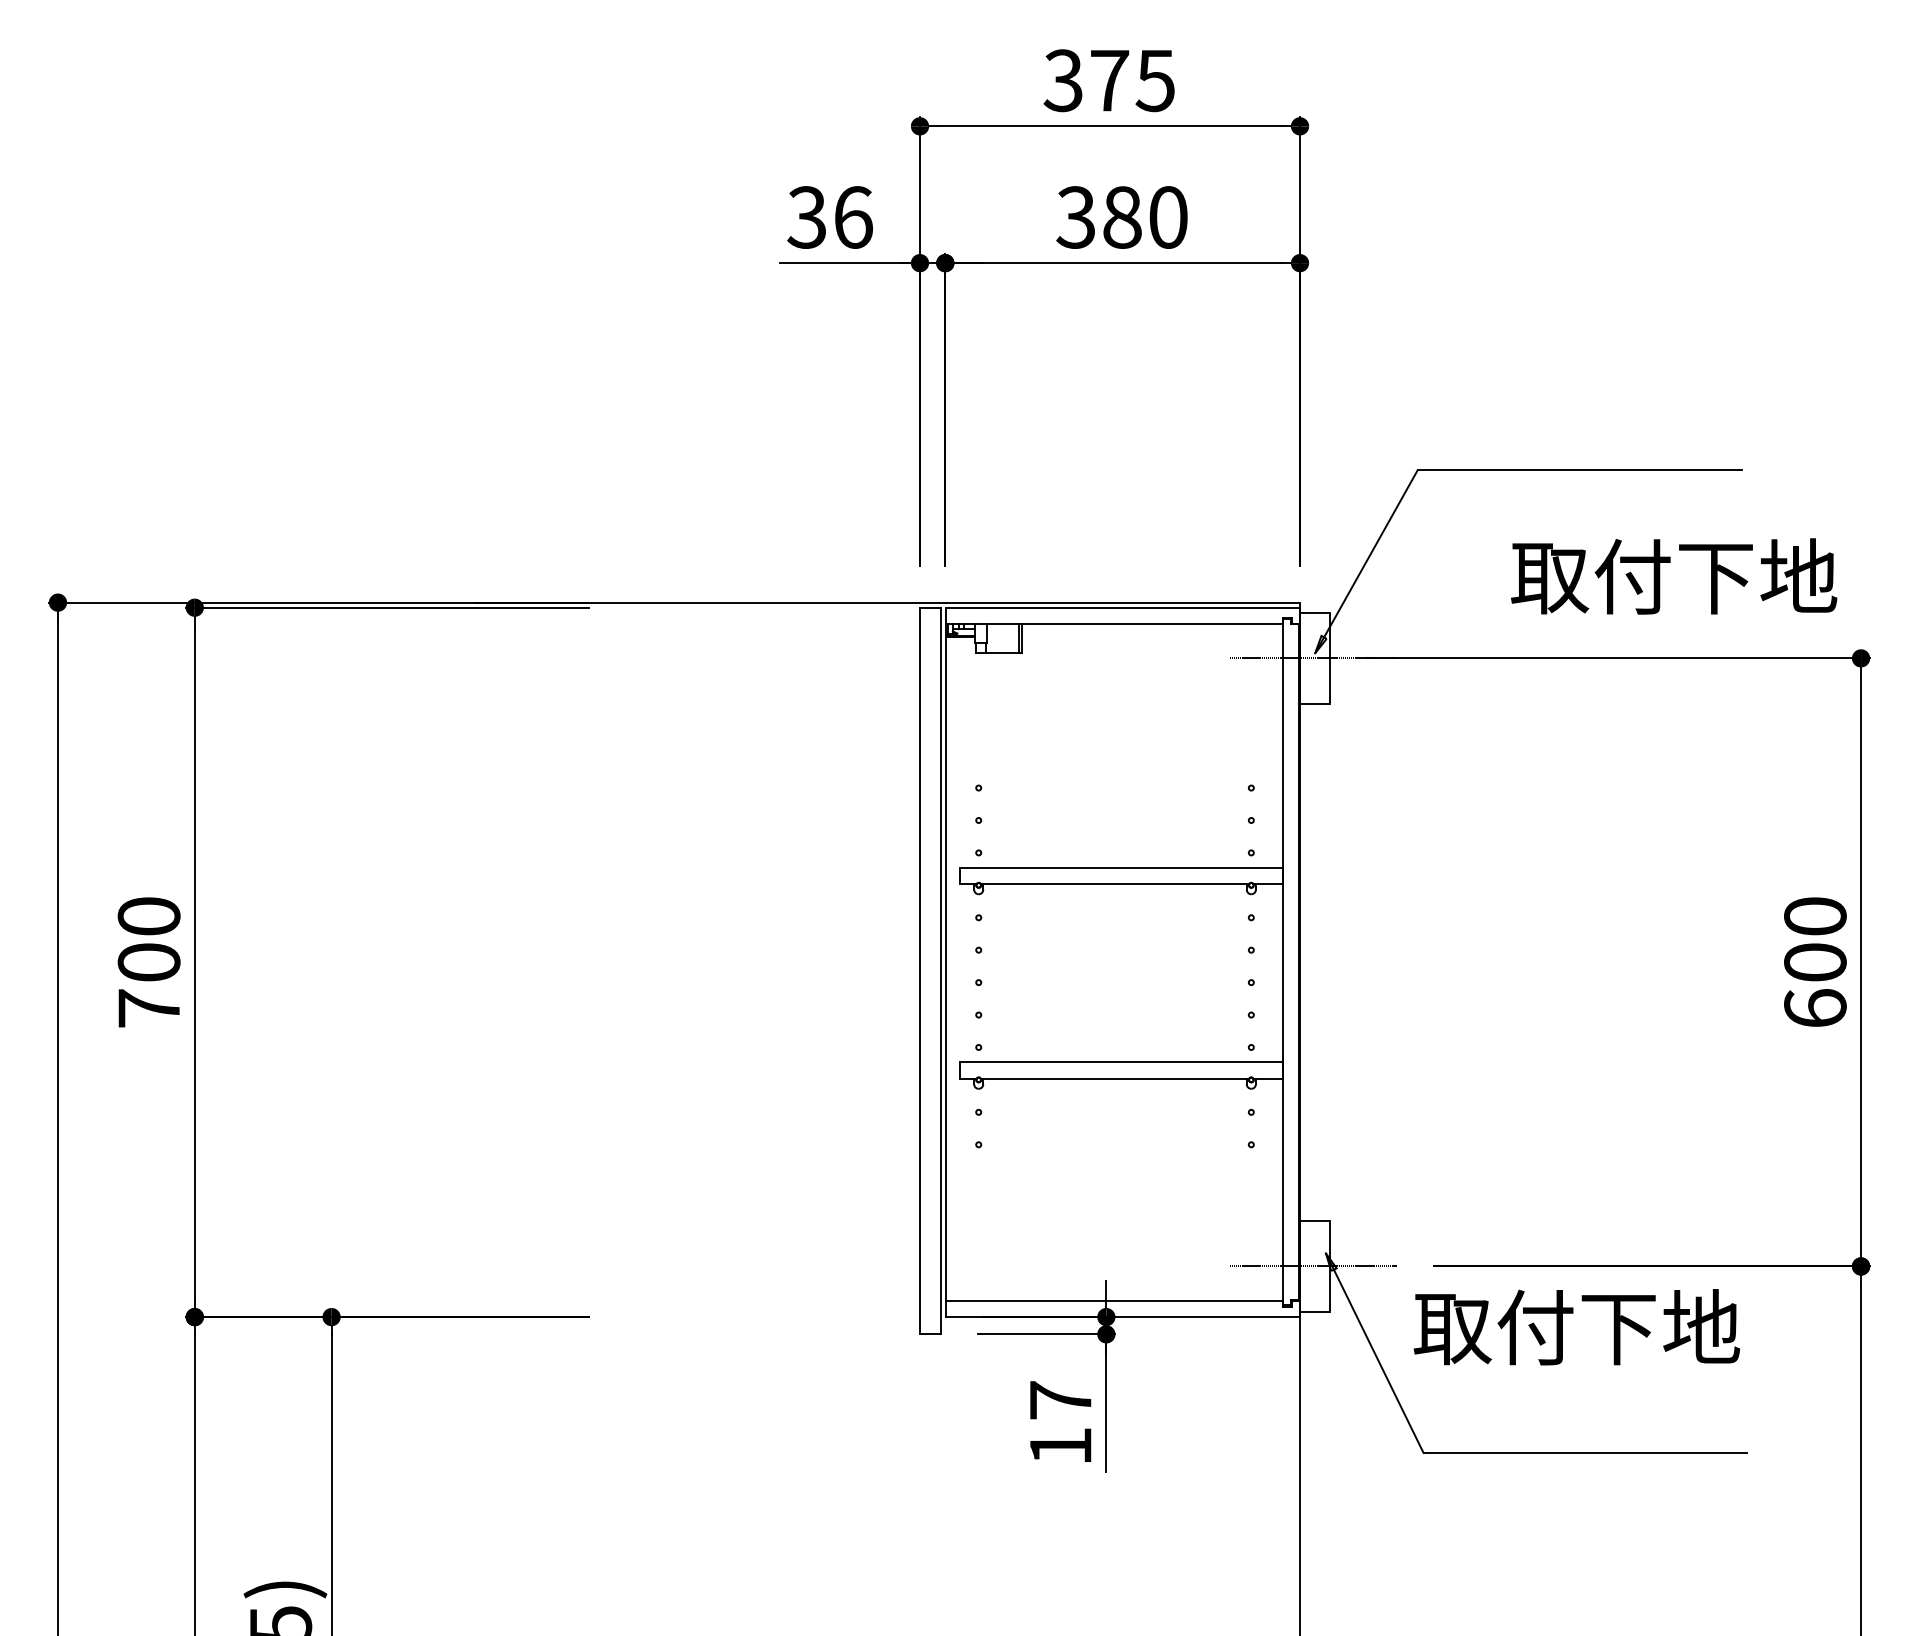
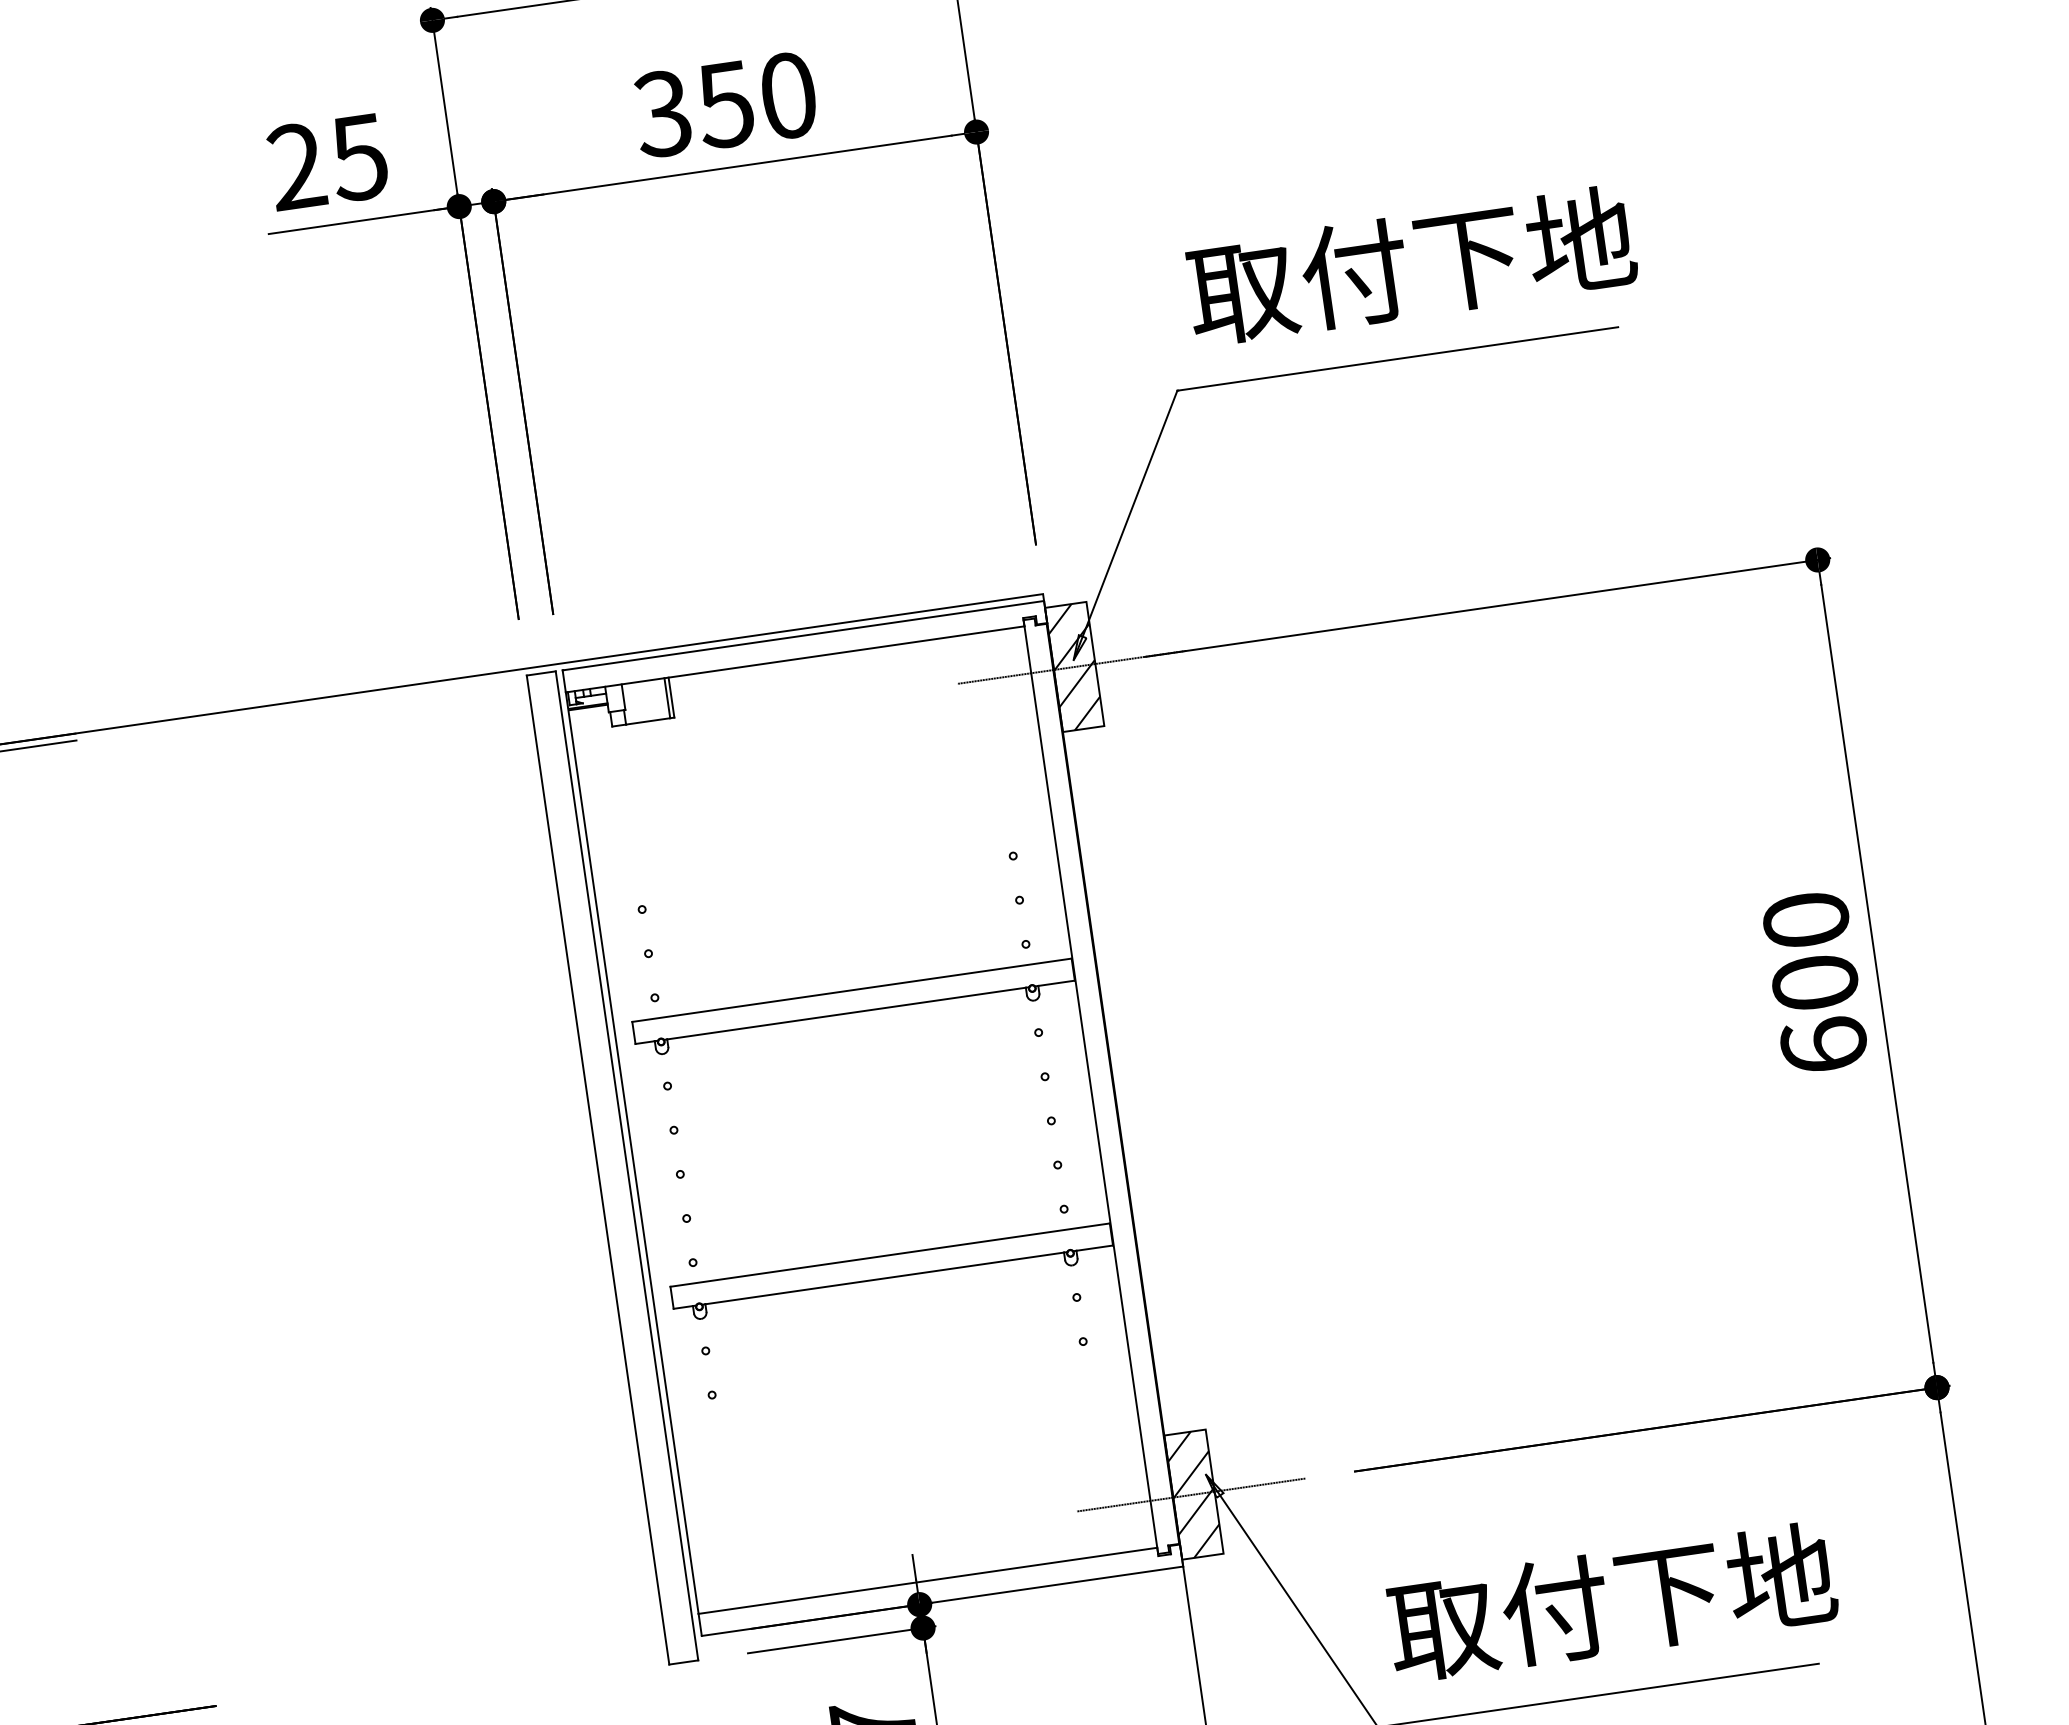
text: (829, 217) -> (327, 162), 36 -> 25
text: (1121, 217) -> (724, 104), 380 -> 350
text: (1674, 576) -> (1411, 265), moved
hatch: (1314, 657) -> (1073, 665), added
hatch: (1314, 1265) -> (1192, 1493), added
text: (1576, 1327) -> (1611, 1602), moved

